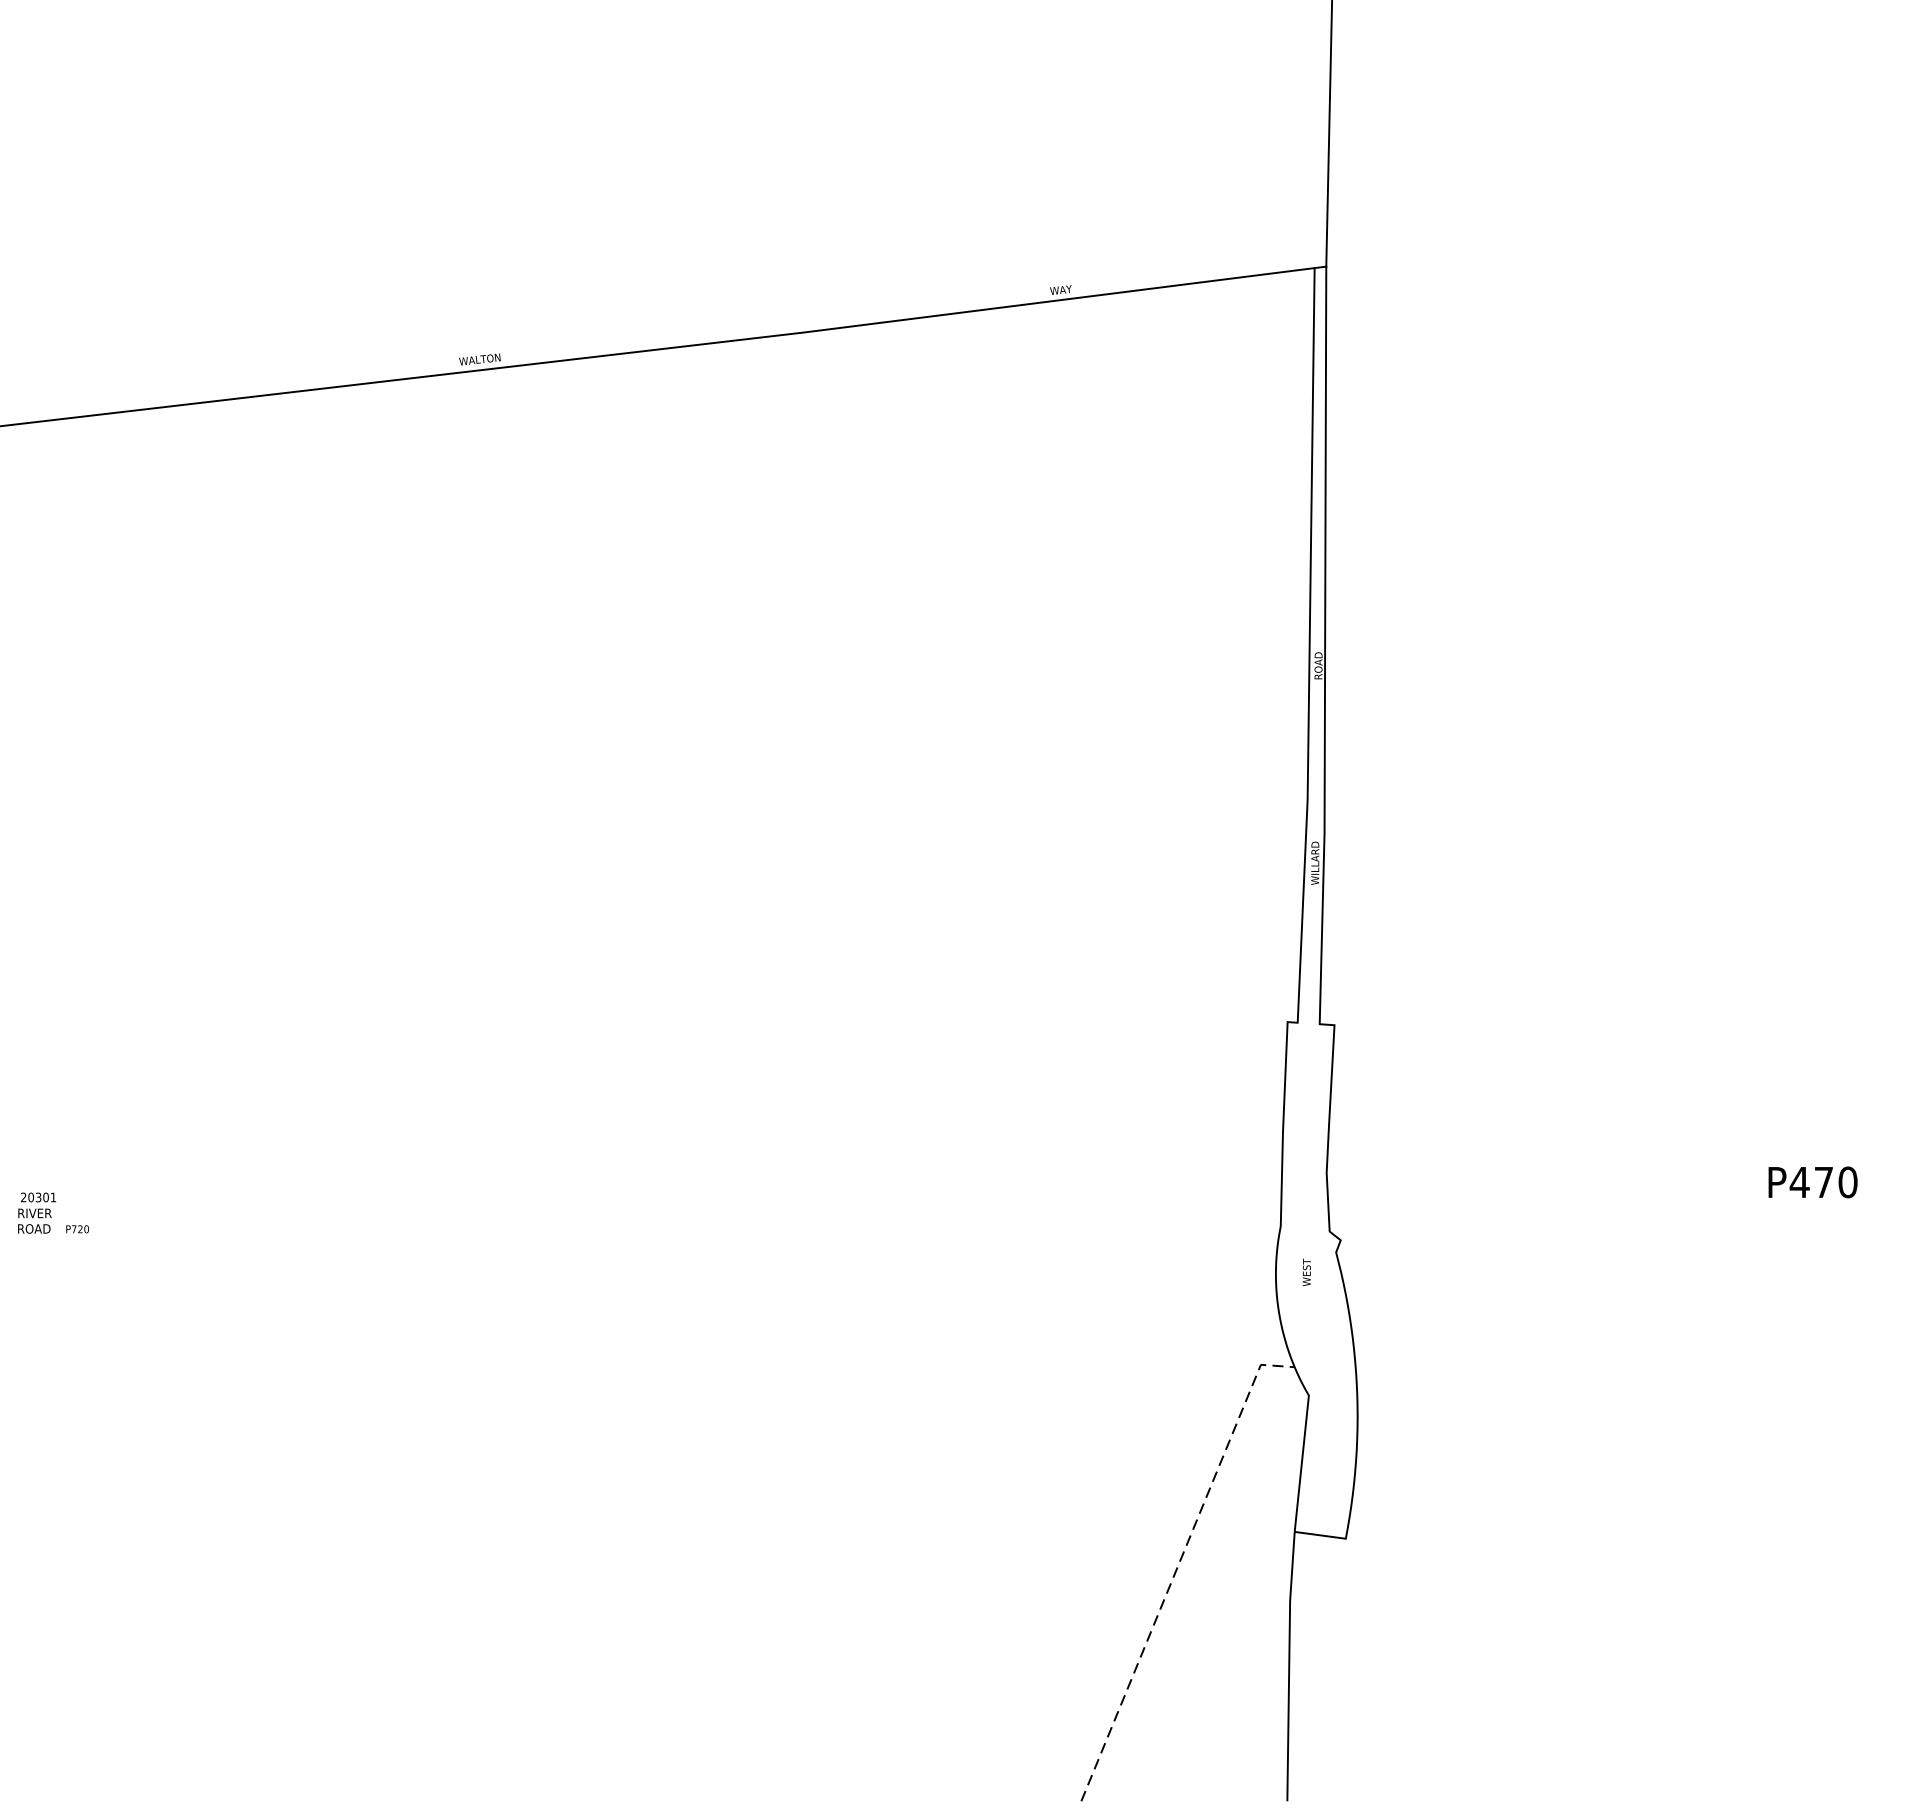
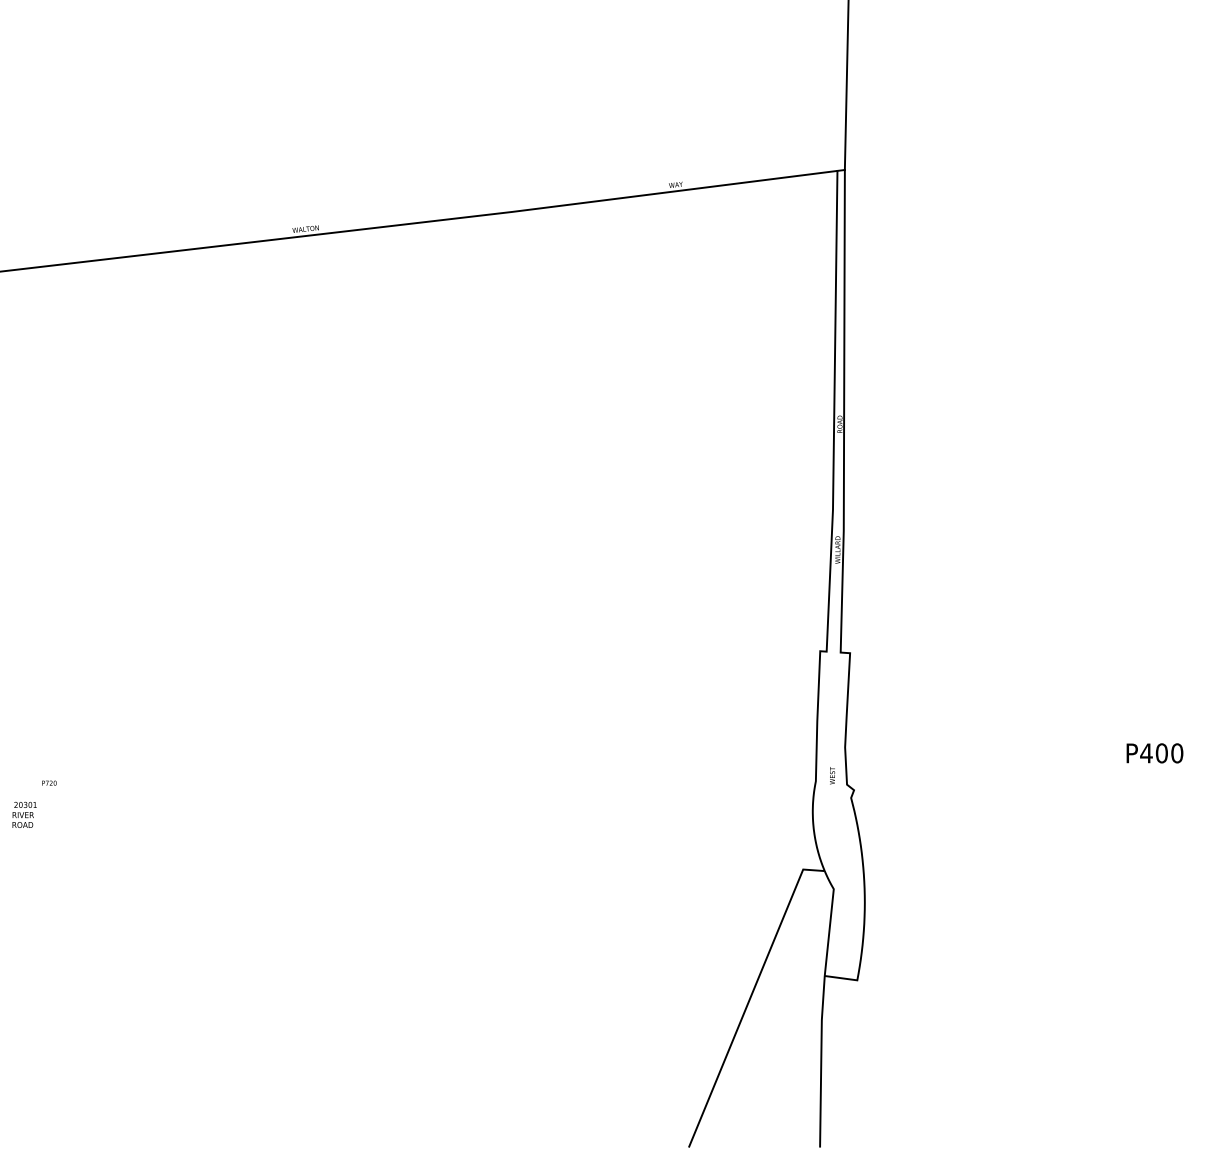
text: (1823, 1182) -> (1161, 753), P470 -> P400
text: (36, 1212) -> (24, 814), moved
text: (1306, 1272) -> (832, 775), moved
line: (1178, 1565) -> (750, 997), dashed -> solid

